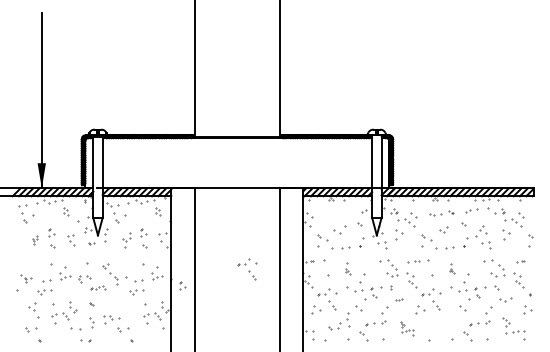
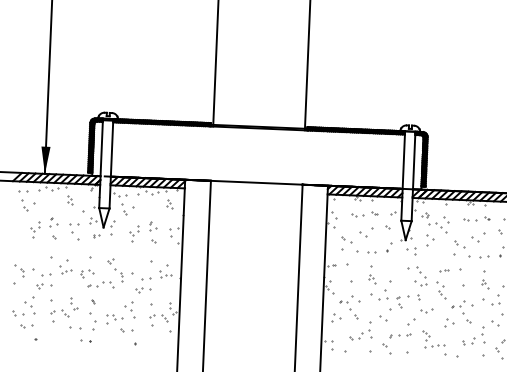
part: (337, 213) -> (364, 214), added
part: (443, 229) -> (478, 236), size x1.67
part: (34, 240) -> (34, 230), size x1.67
part: (71, 240) -> (74, 231), size x1.43
part: (413, 261) -> (444, 270), size x0.62
part: (348, 268) -> (373, 274), size x1.43
part: (452, 268) -> (486, 279), size x1.67
part: (247, 269) -> (264, 271), removed
part: (26, 278) -> (24, 270), size x1.67
part: (182, 285) -> (192, 285), removed
part: (97, 287) -> (100, 283), size x1.67
part: (398, 299) -> (426, 310), size x1.67
part: (125, 310) -> (129, 310), added
part: (22, 317) -> (18, 312), added
part: (443, 321) -> (473, 336), added
part: (91, 322) -> (92, 321), size x1.67
part: (406, 328) -> (433, 342), size x1.67

